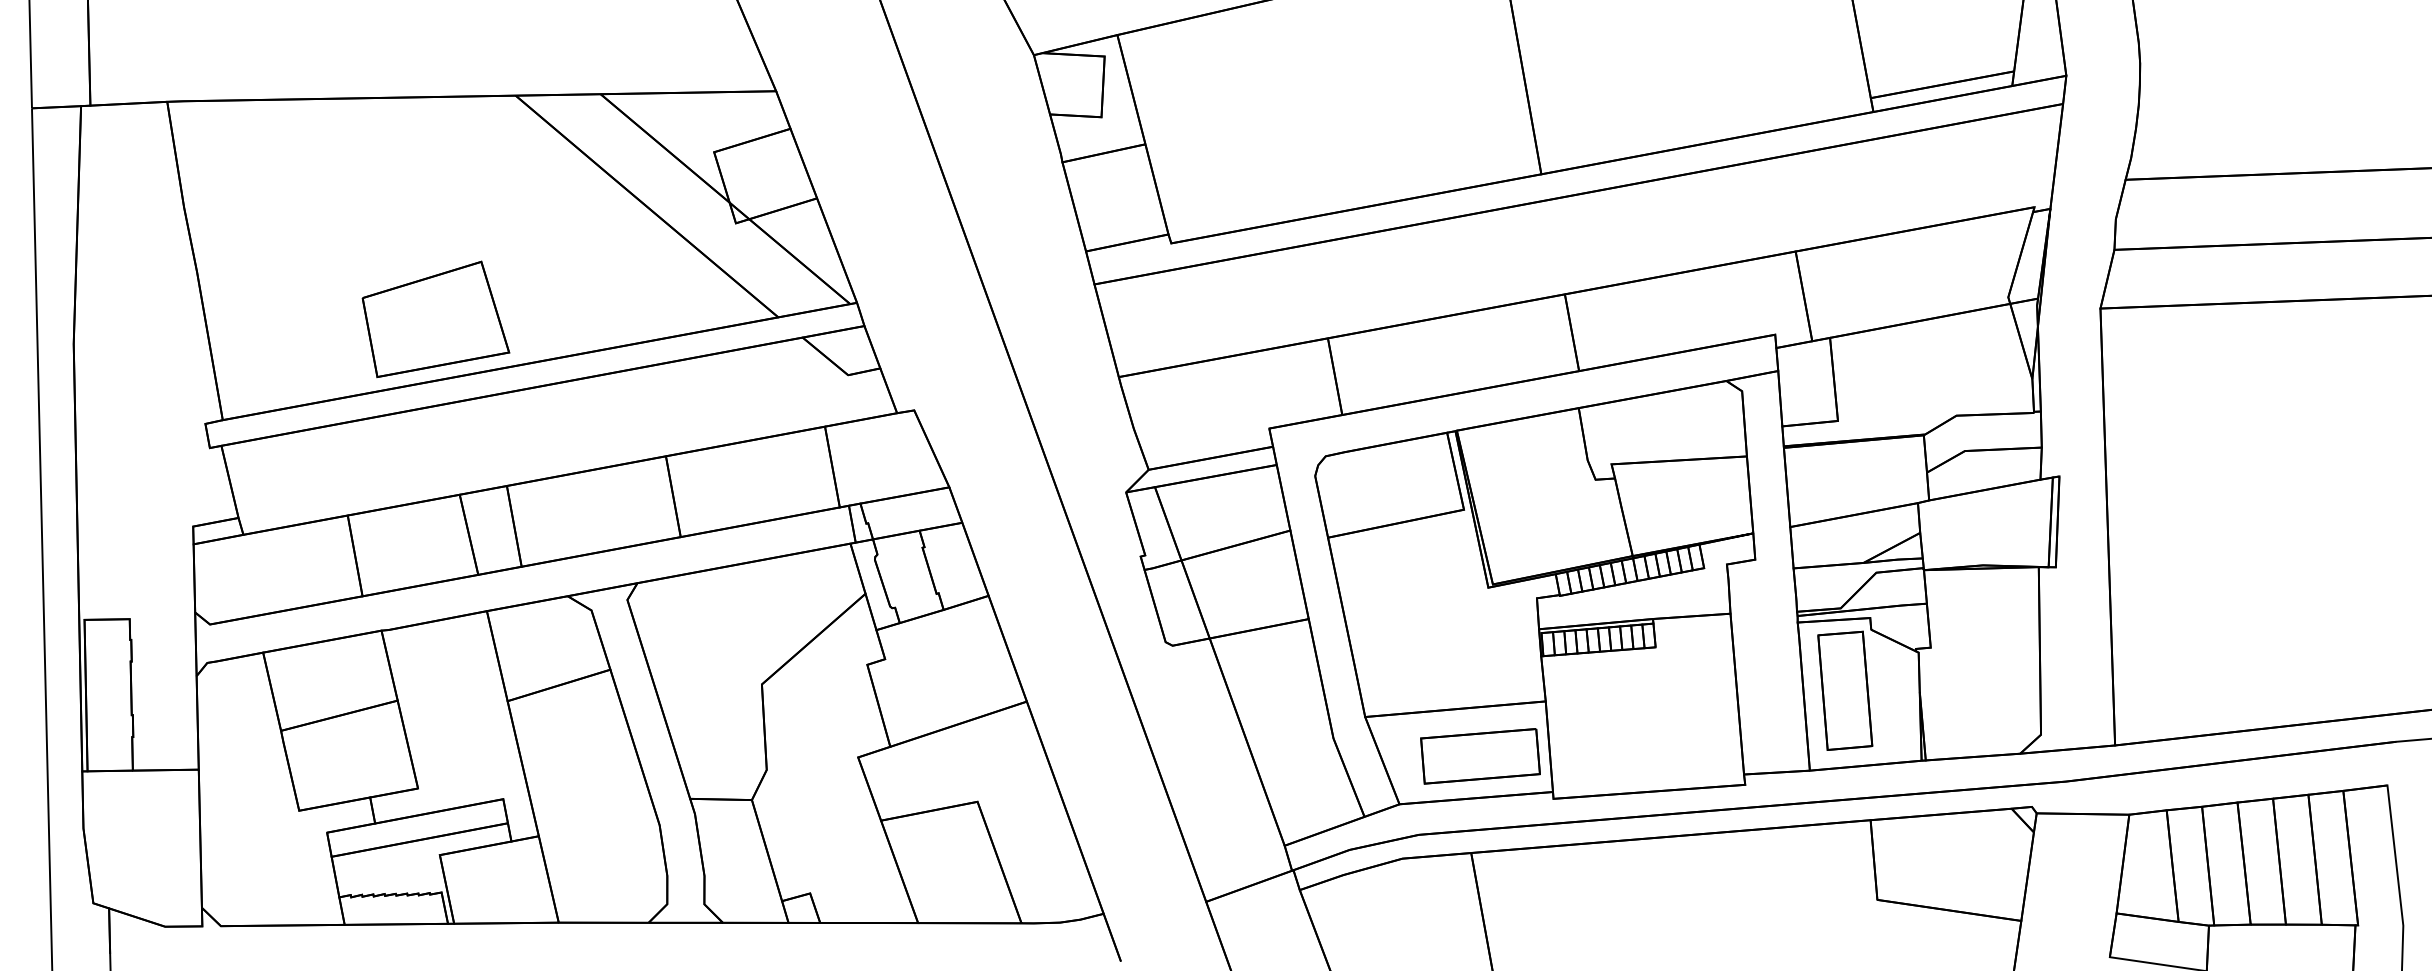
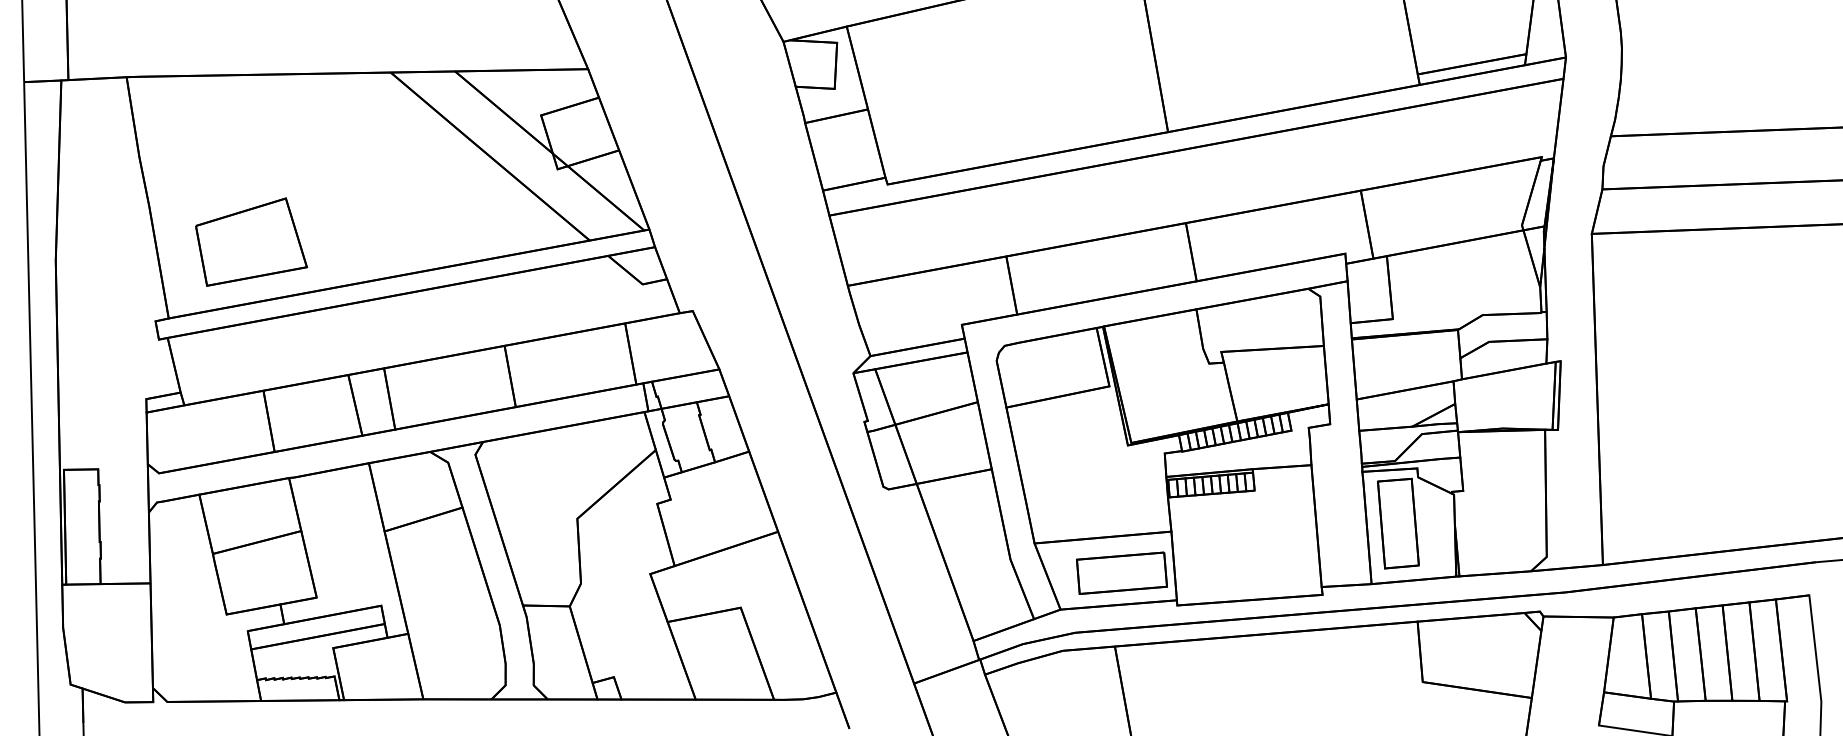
part: (435, 319) -> (251, 242), moved

